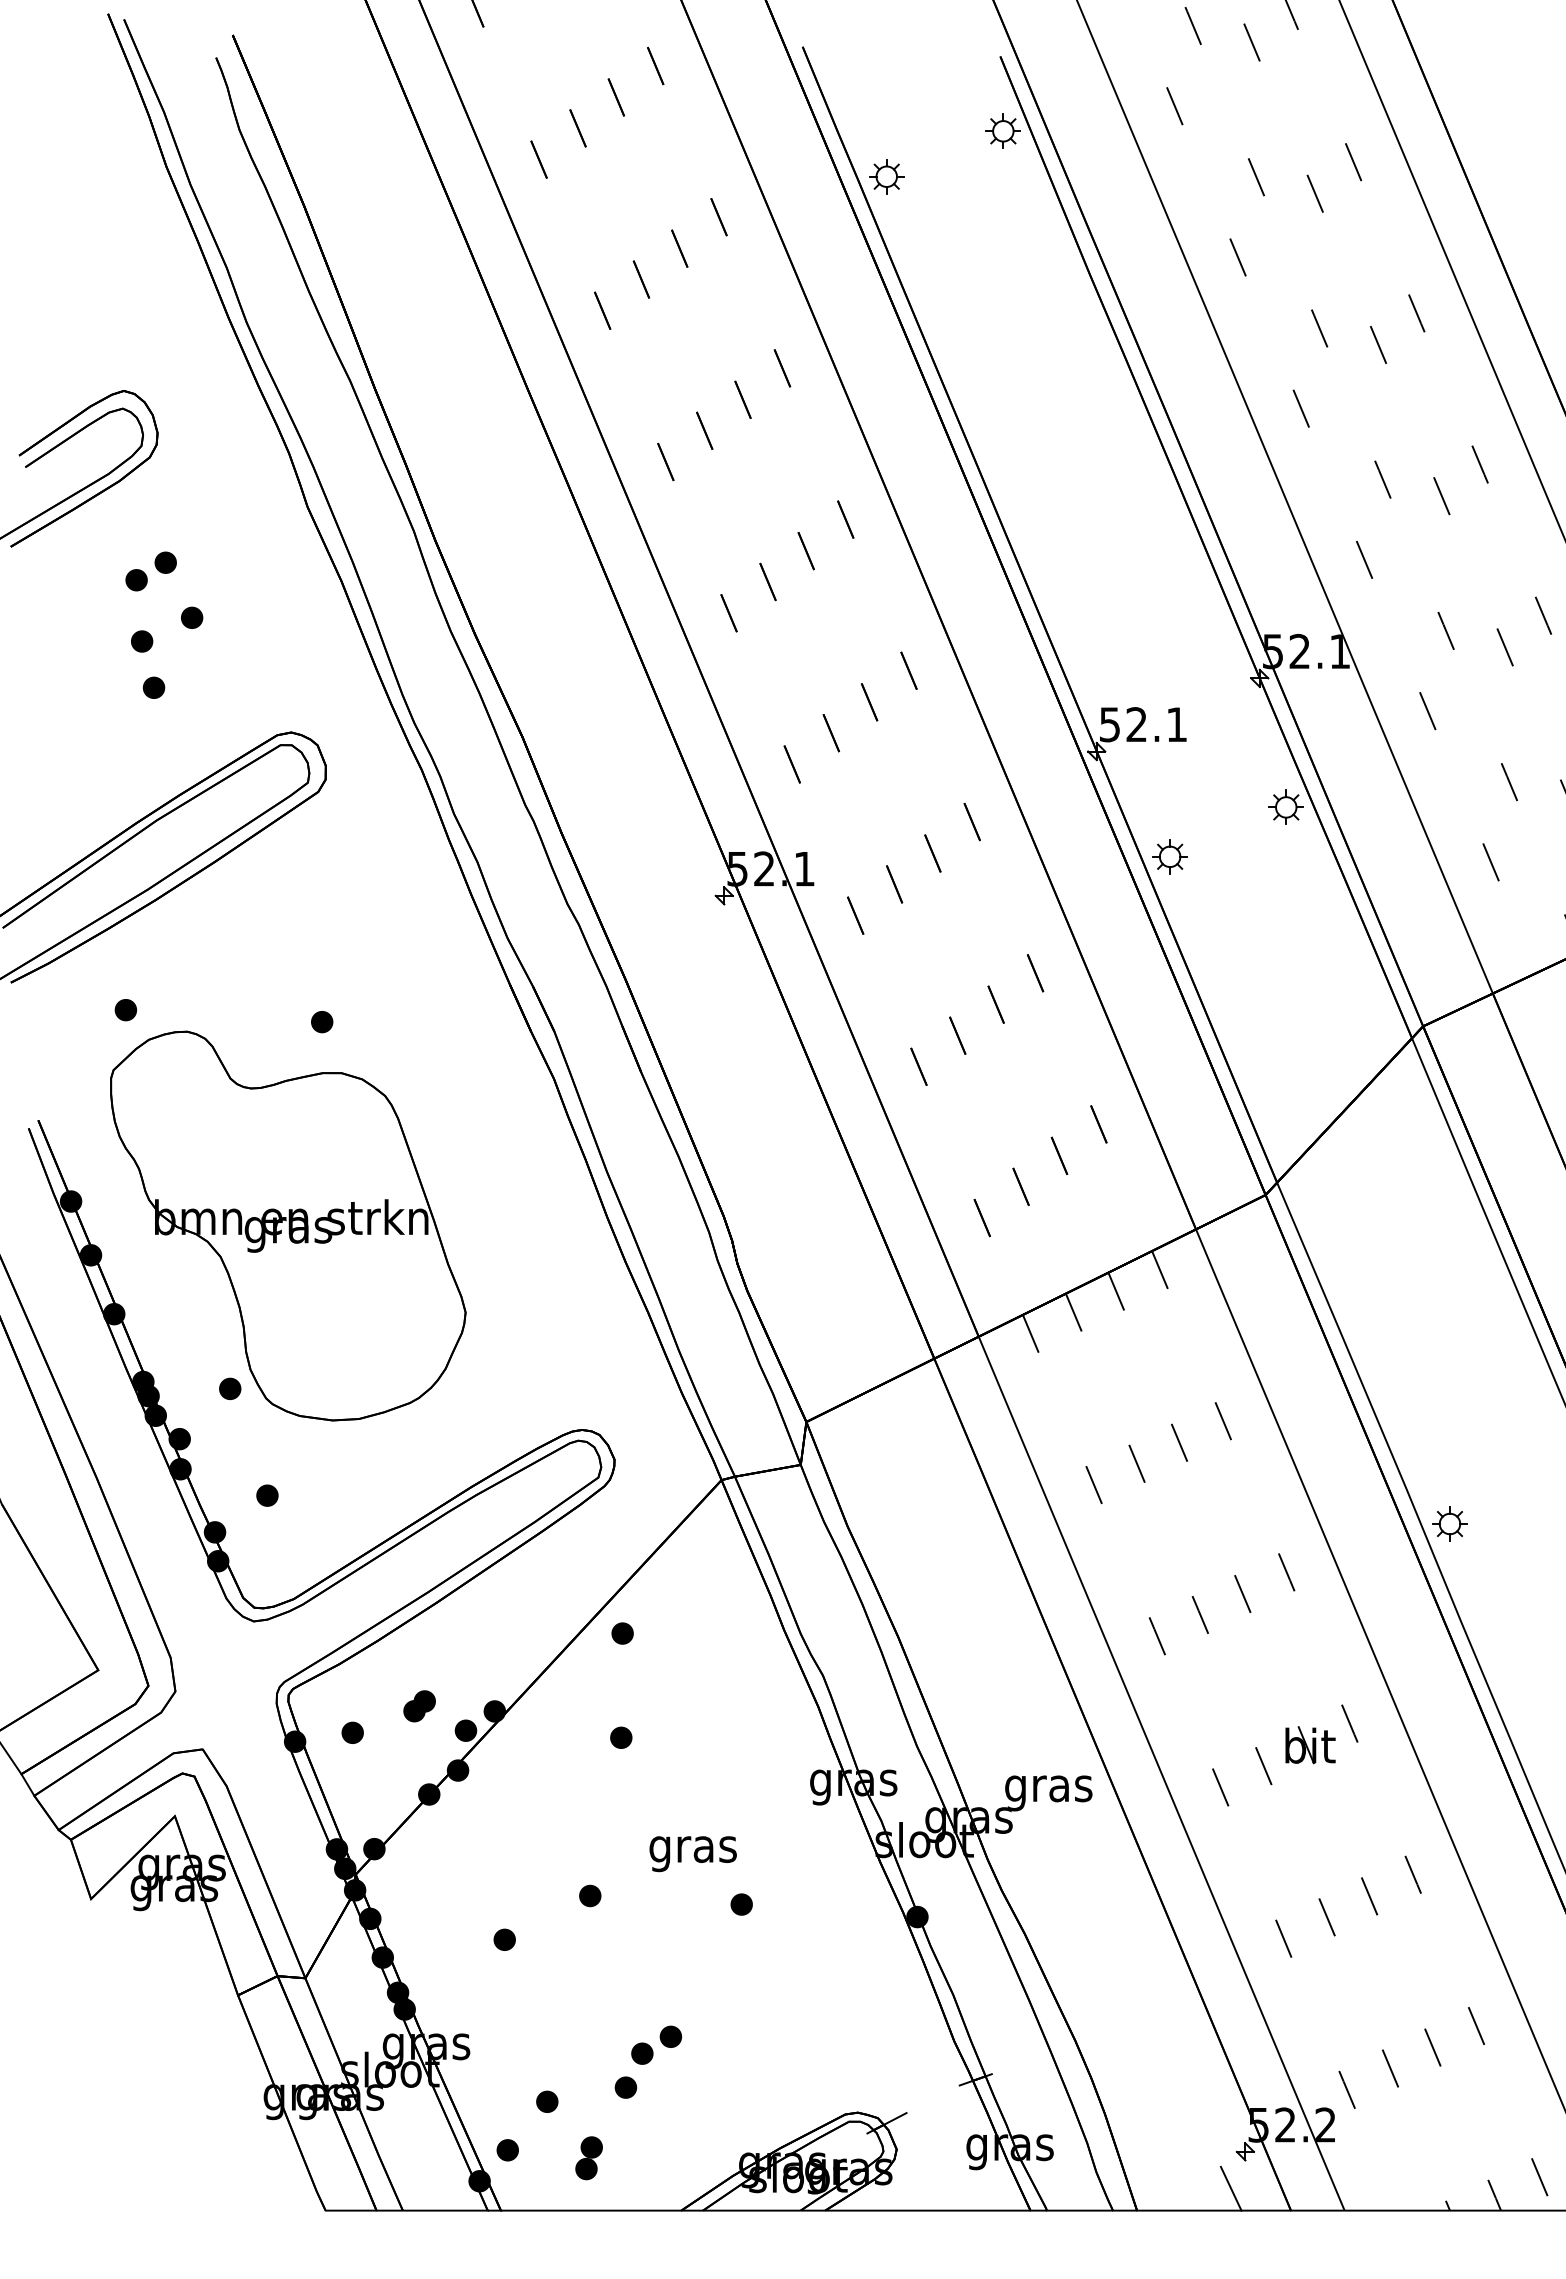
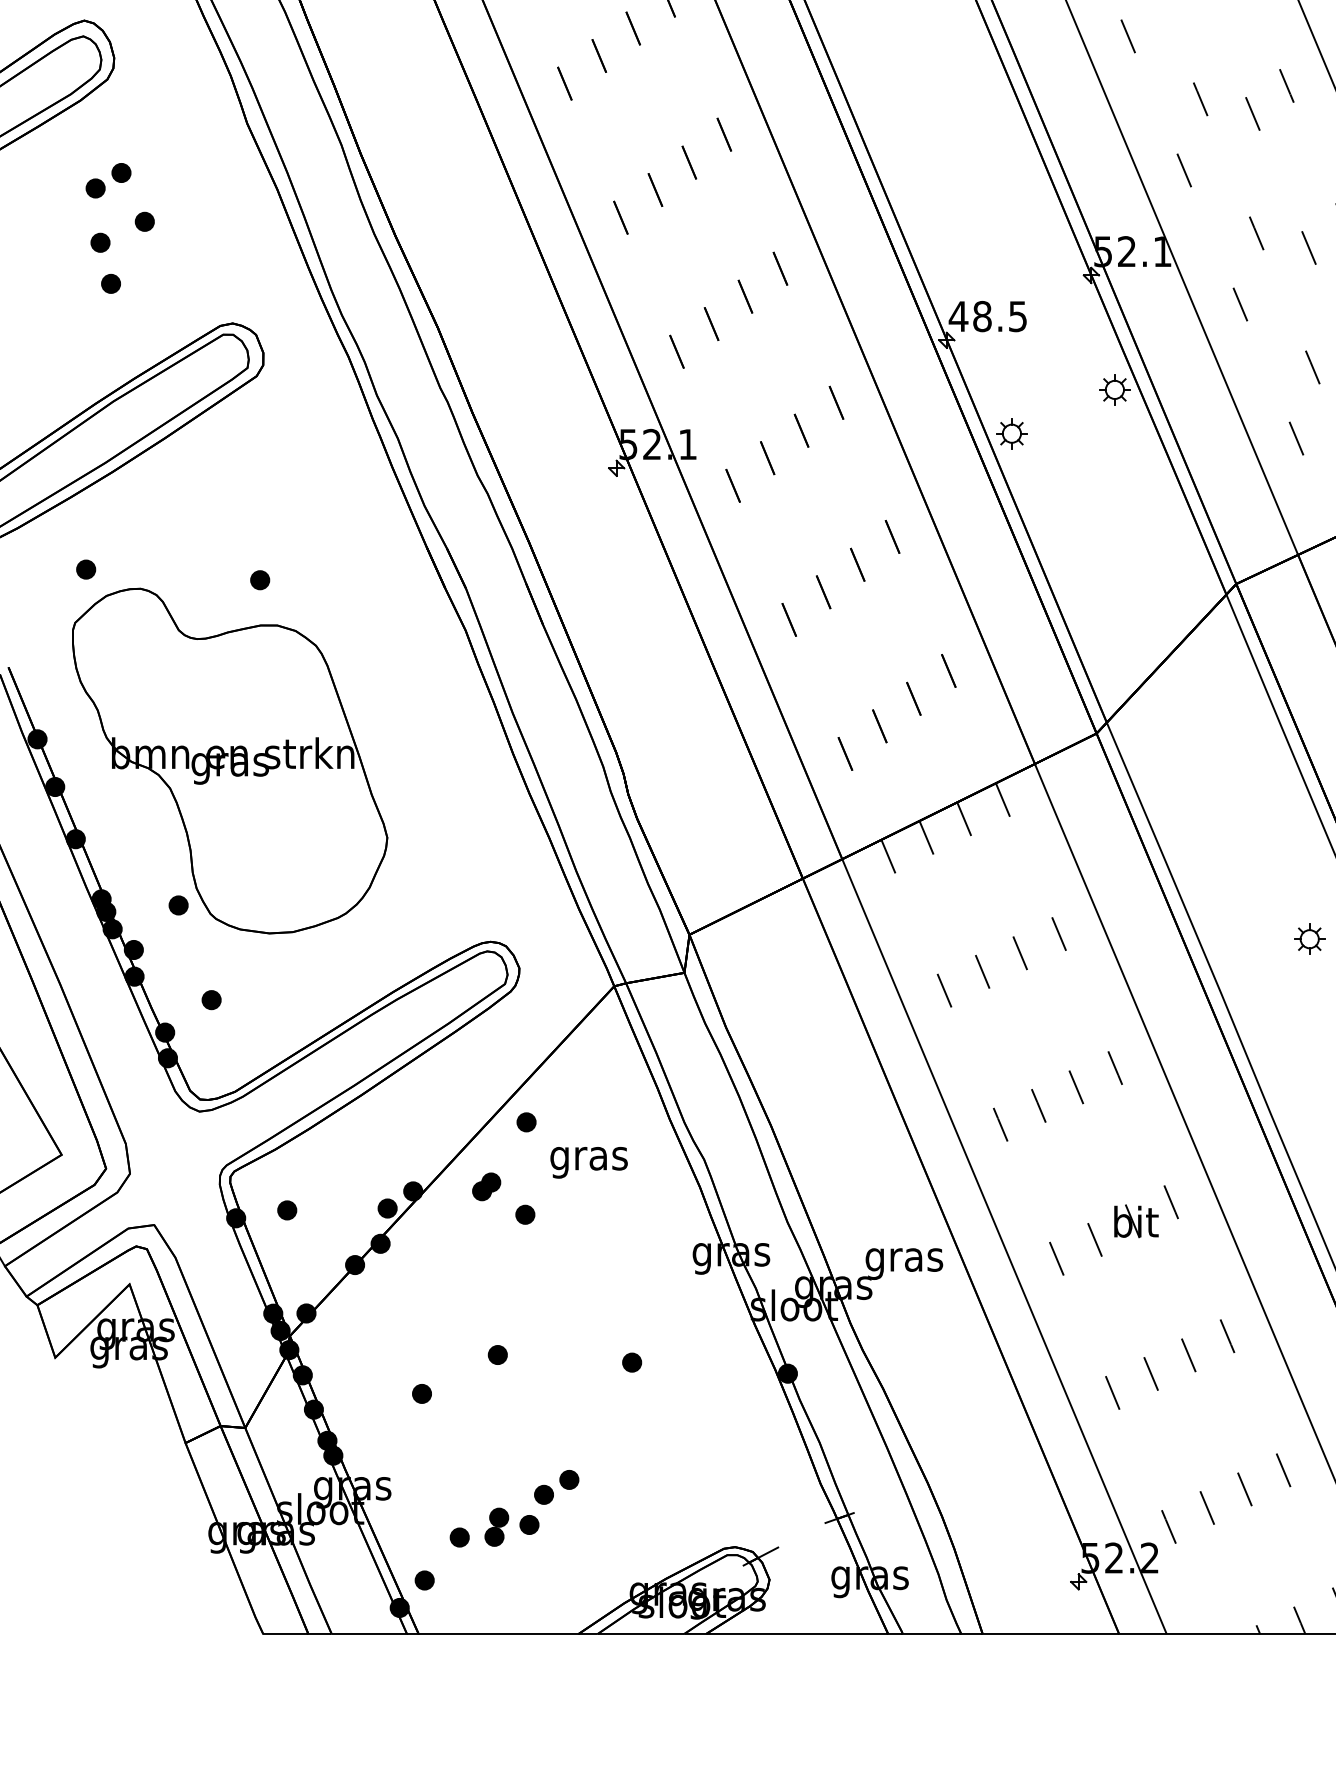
text: (1142, 724) -> (987, 316), 52.1 -> 48.5
part: (1449, 1523) -> (1309, 938), moved
part: (419, 1706) -> (486, 1187), moved
text: (692, 1854) -> (588, 1163), moved
part: (588, 2158) -> (496, 1527), moved
line: (1230, 2188) -> (1065, 1614), removed

